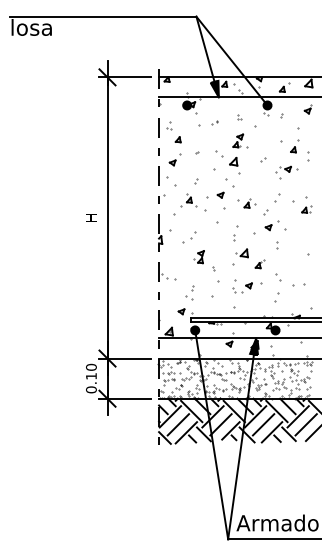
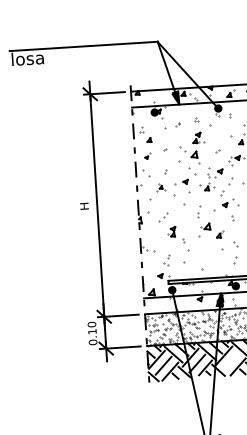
part: (174, 159) -> (147, 155), size x0.6
part: (188, 200) -> (160, 187), size x0.7
part: (242, 286) -> (215, 172), moved
line: (263, 424) -> (231, 361), removed

